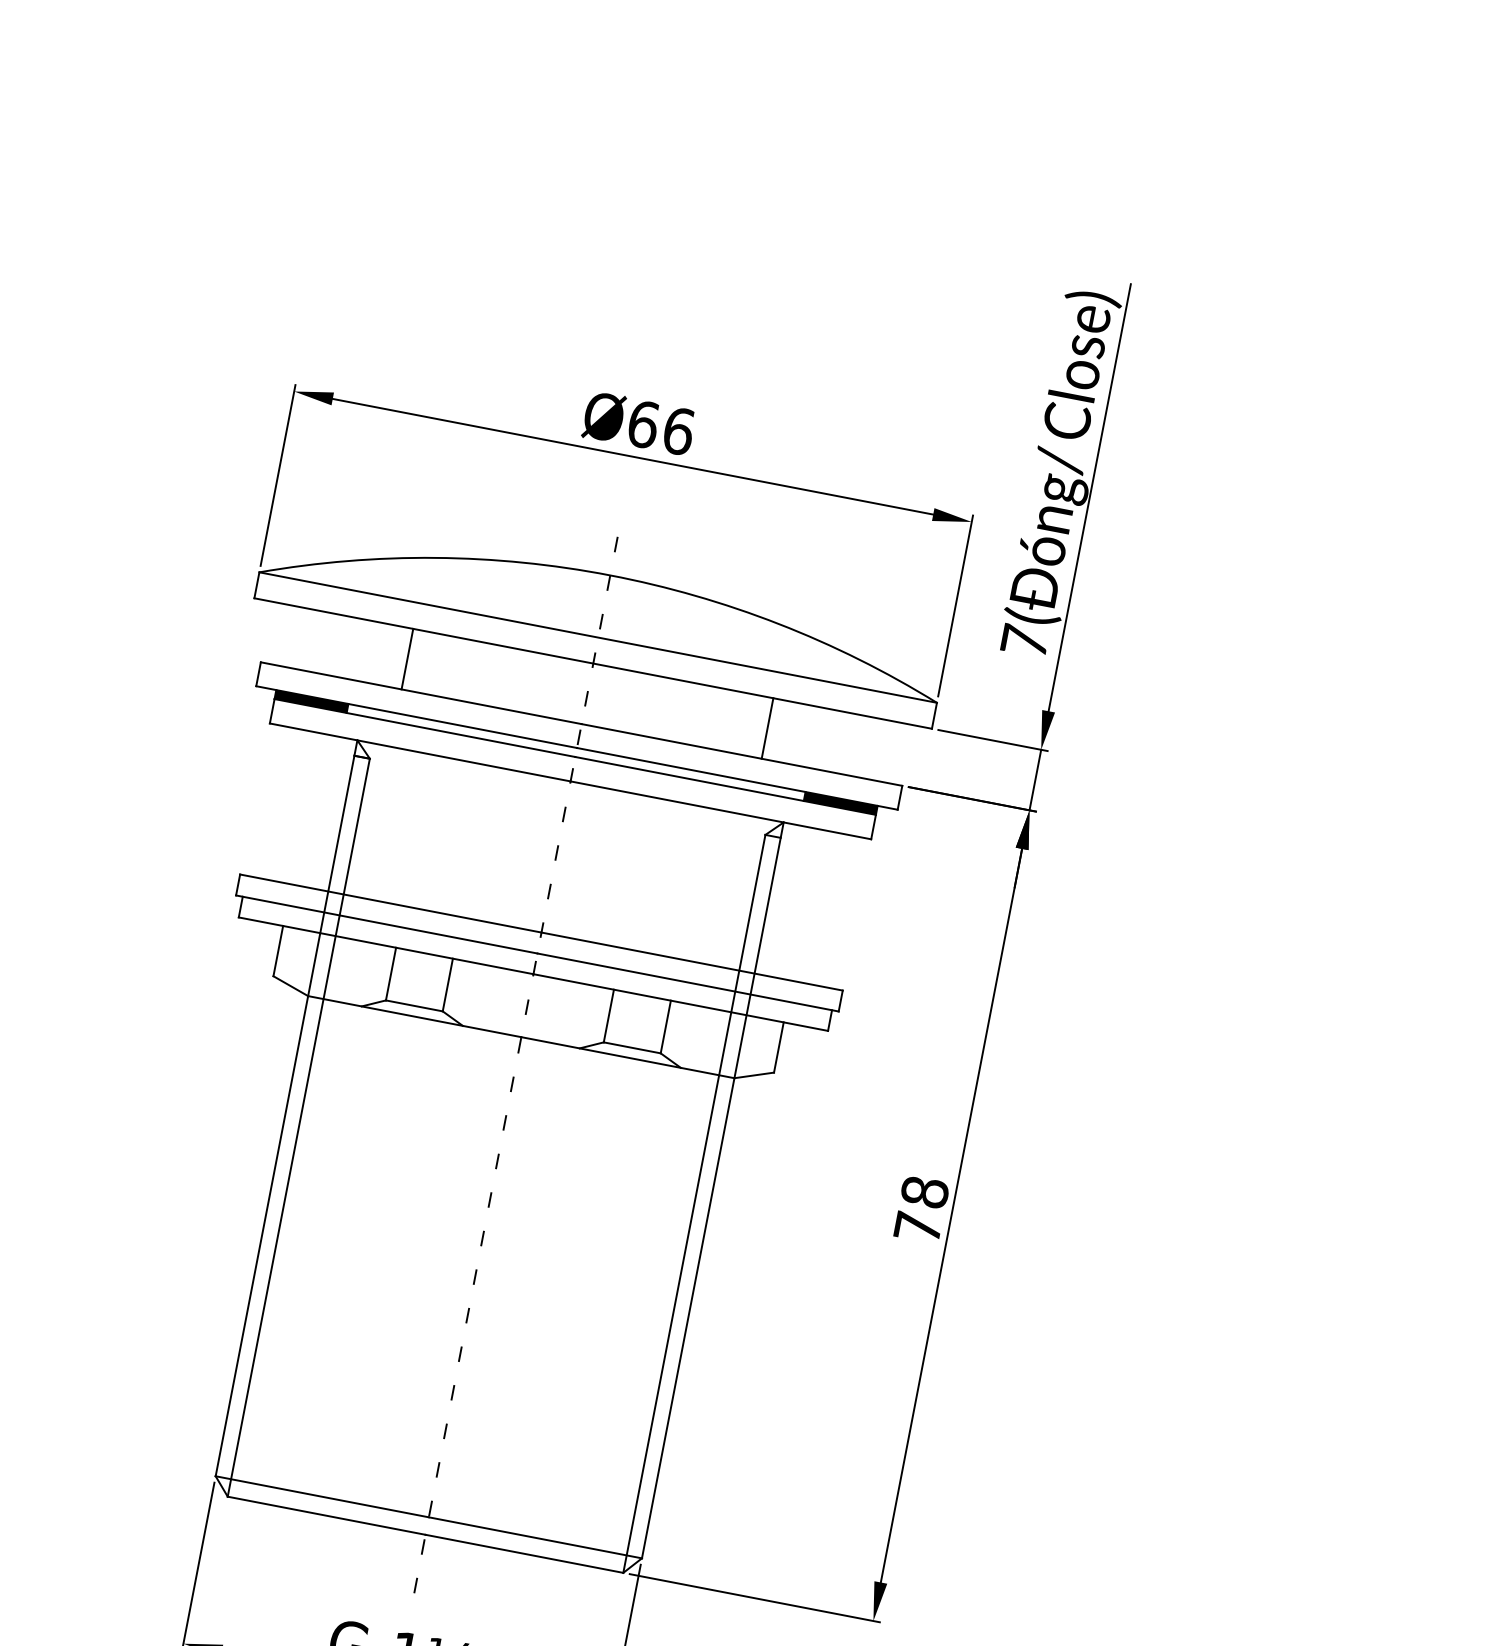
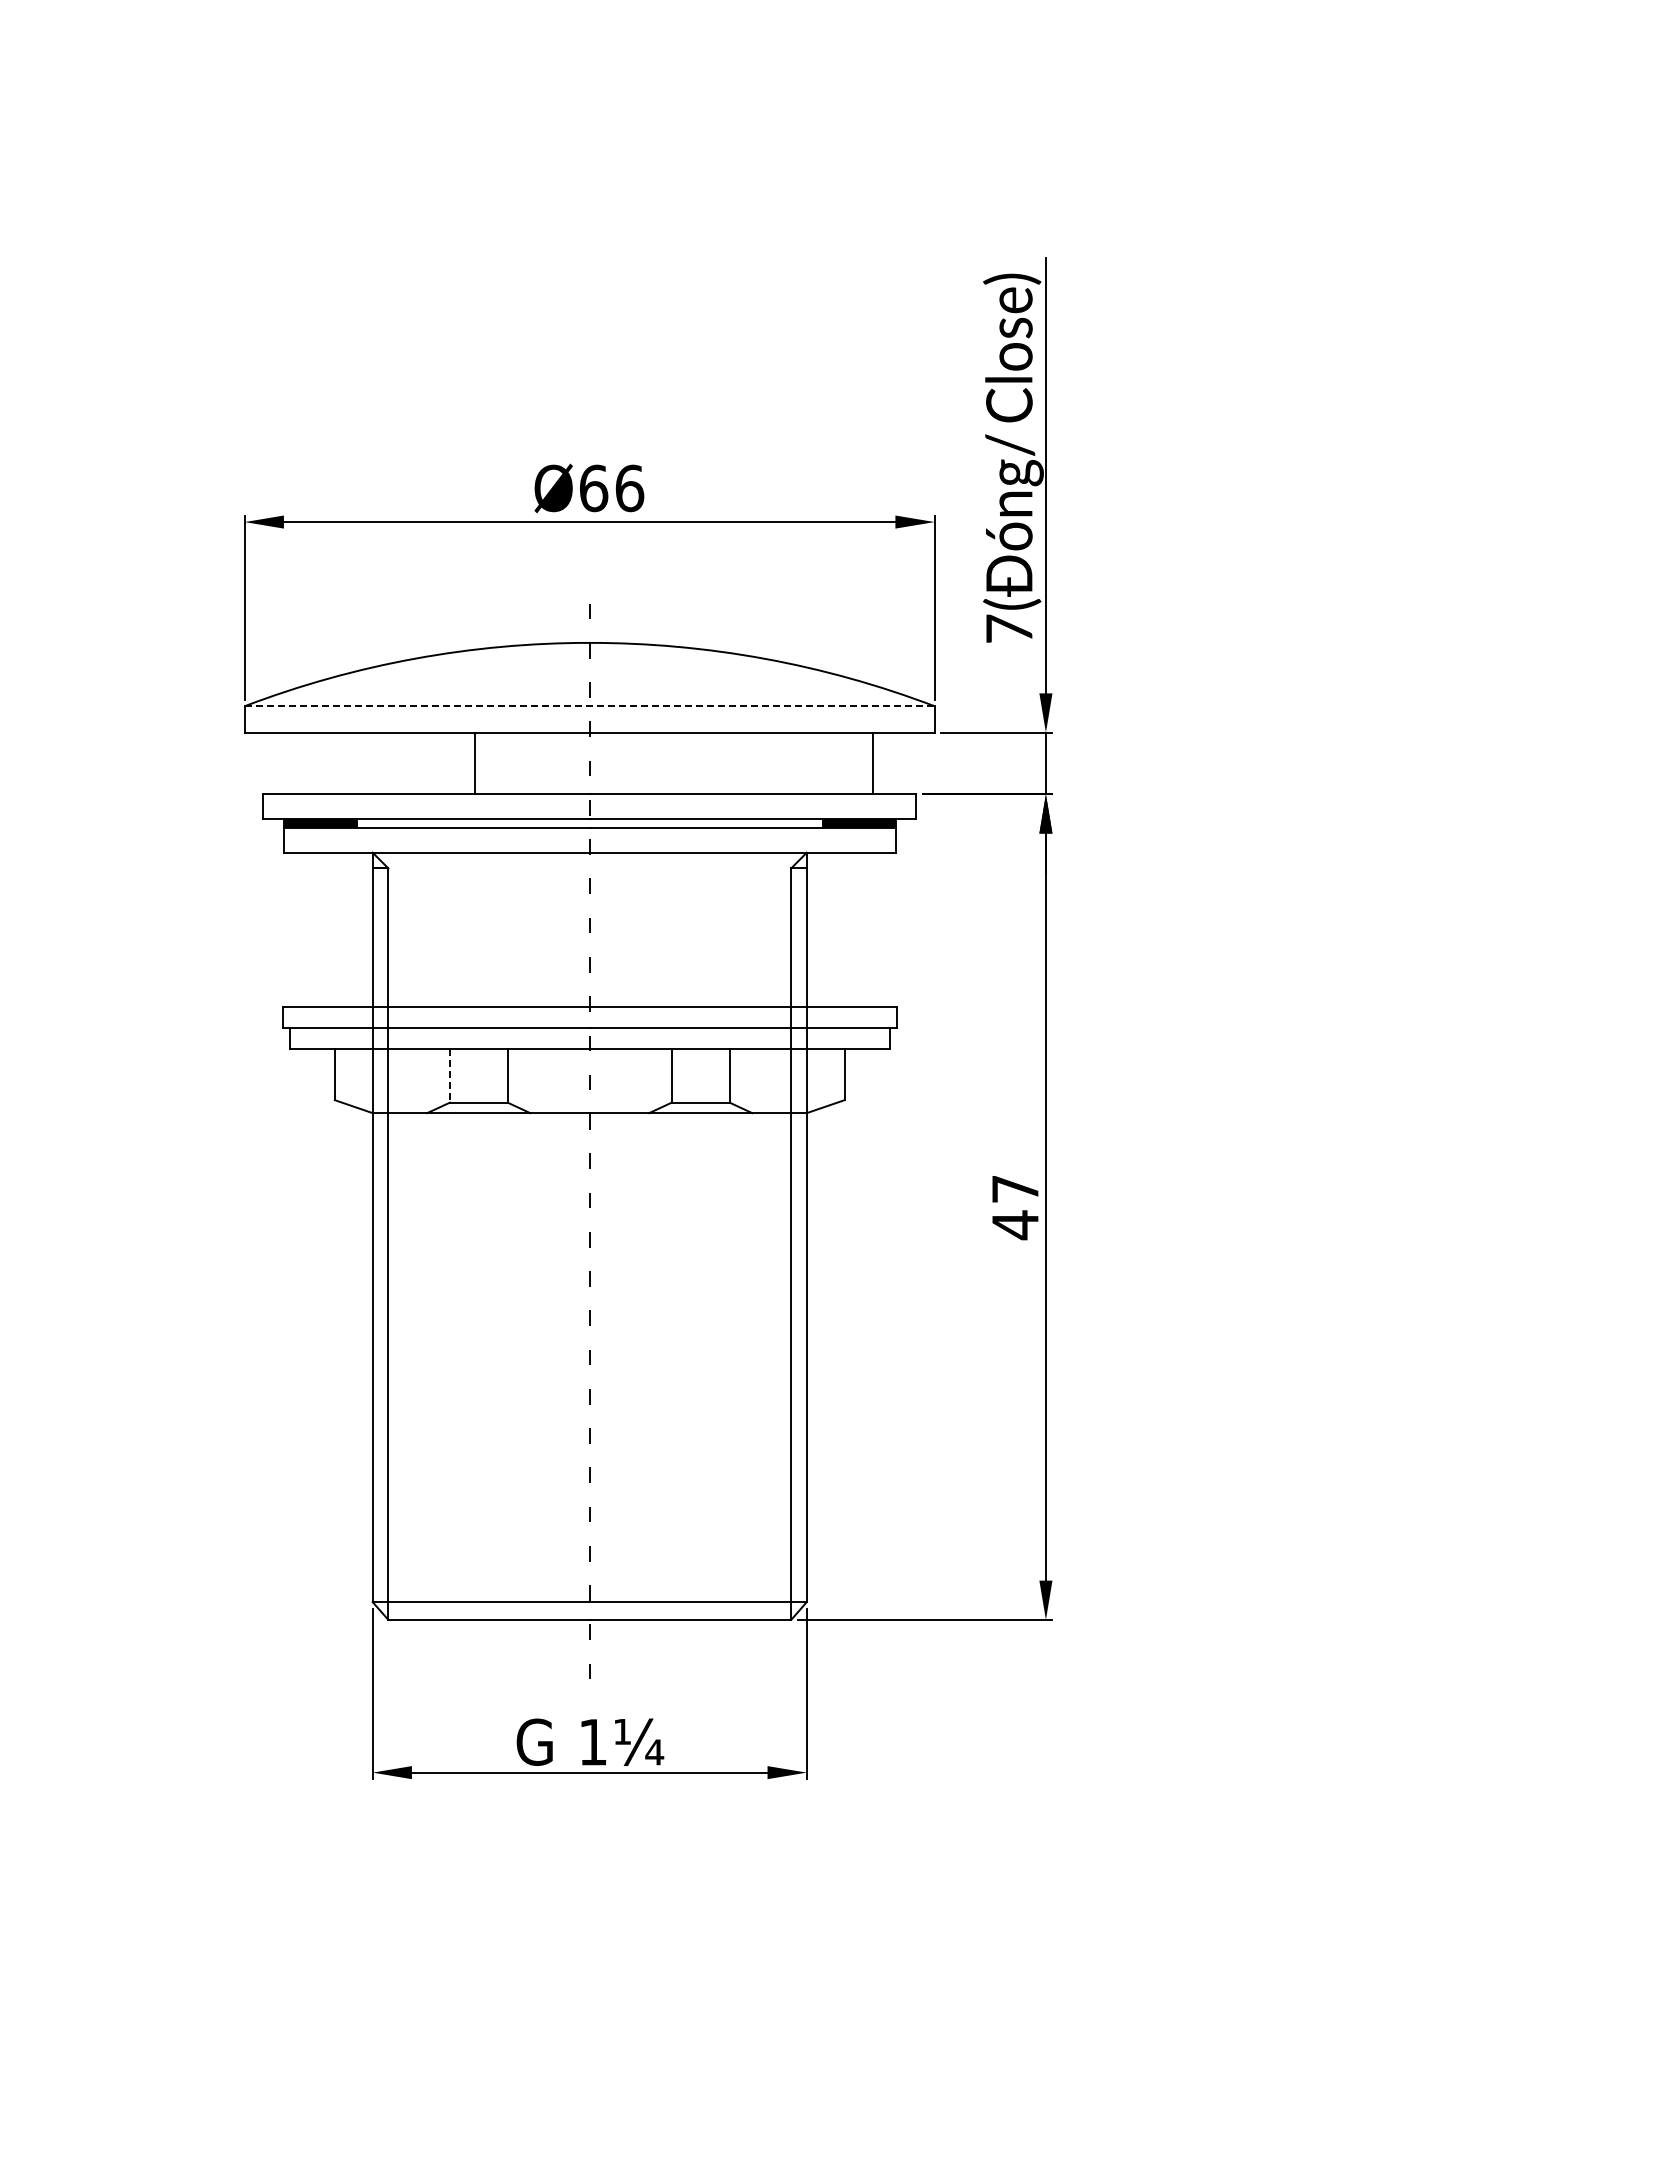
line: (598, 638) -> (590, 706), solid -> dashed
line: (407, 659) -> (475, 763), moved
line: (767, 728) -> (873, 763), moved
line: (390, 973) -> (449, 1075), solid -> dashed
text: (921, 1210) -> (1015, 1207), 78 -> 47

